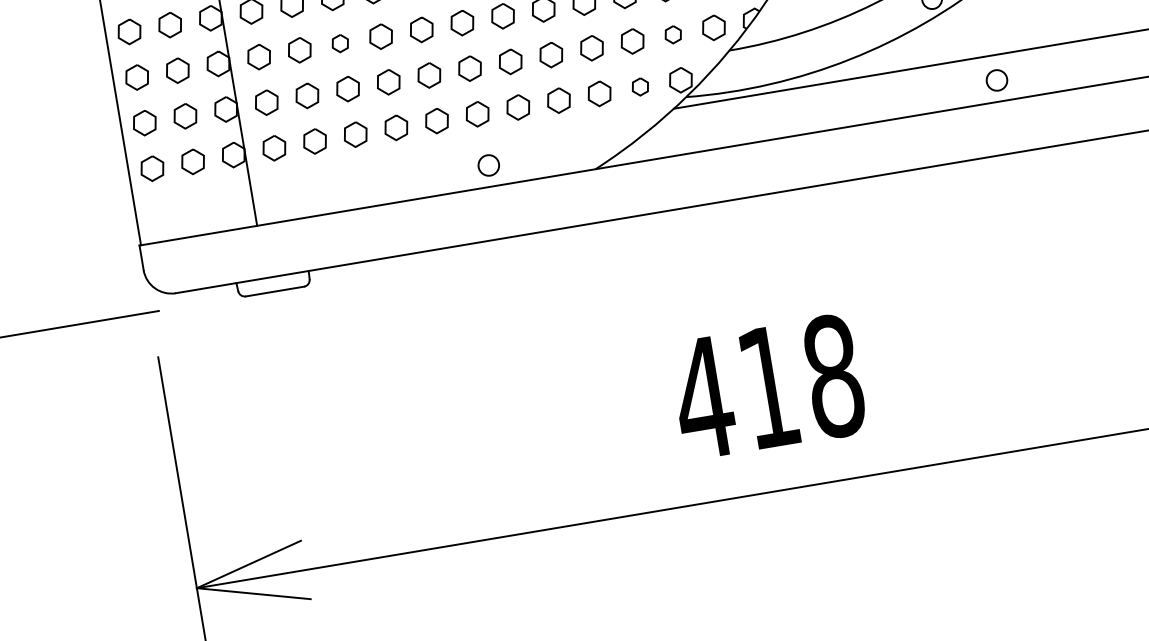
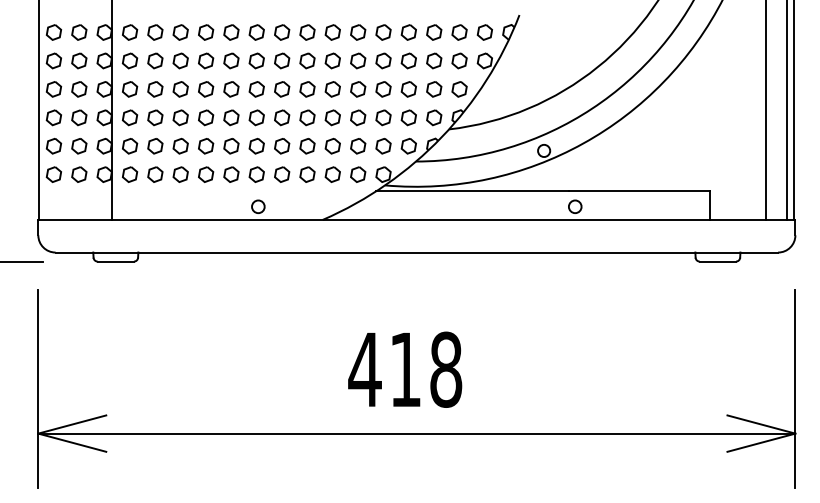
part: (673, 35) -> (383, 146), size x1.43
part: (340, 43) -> (180, 117), size x1.43
part: (640, 86) -> (358, 174), size x1.43

